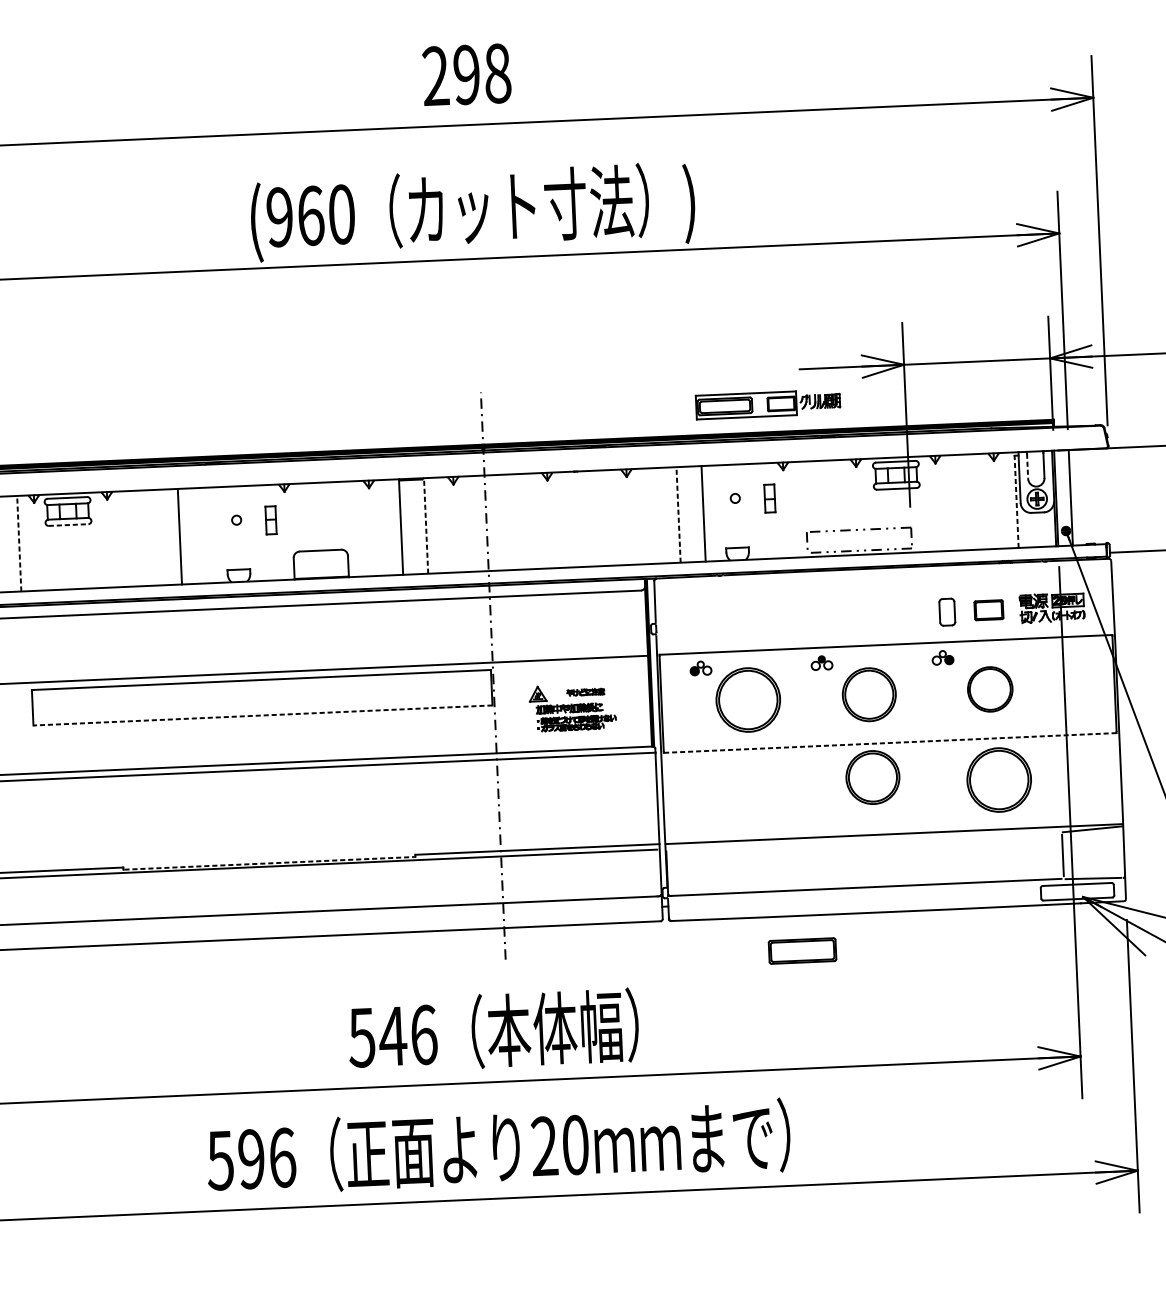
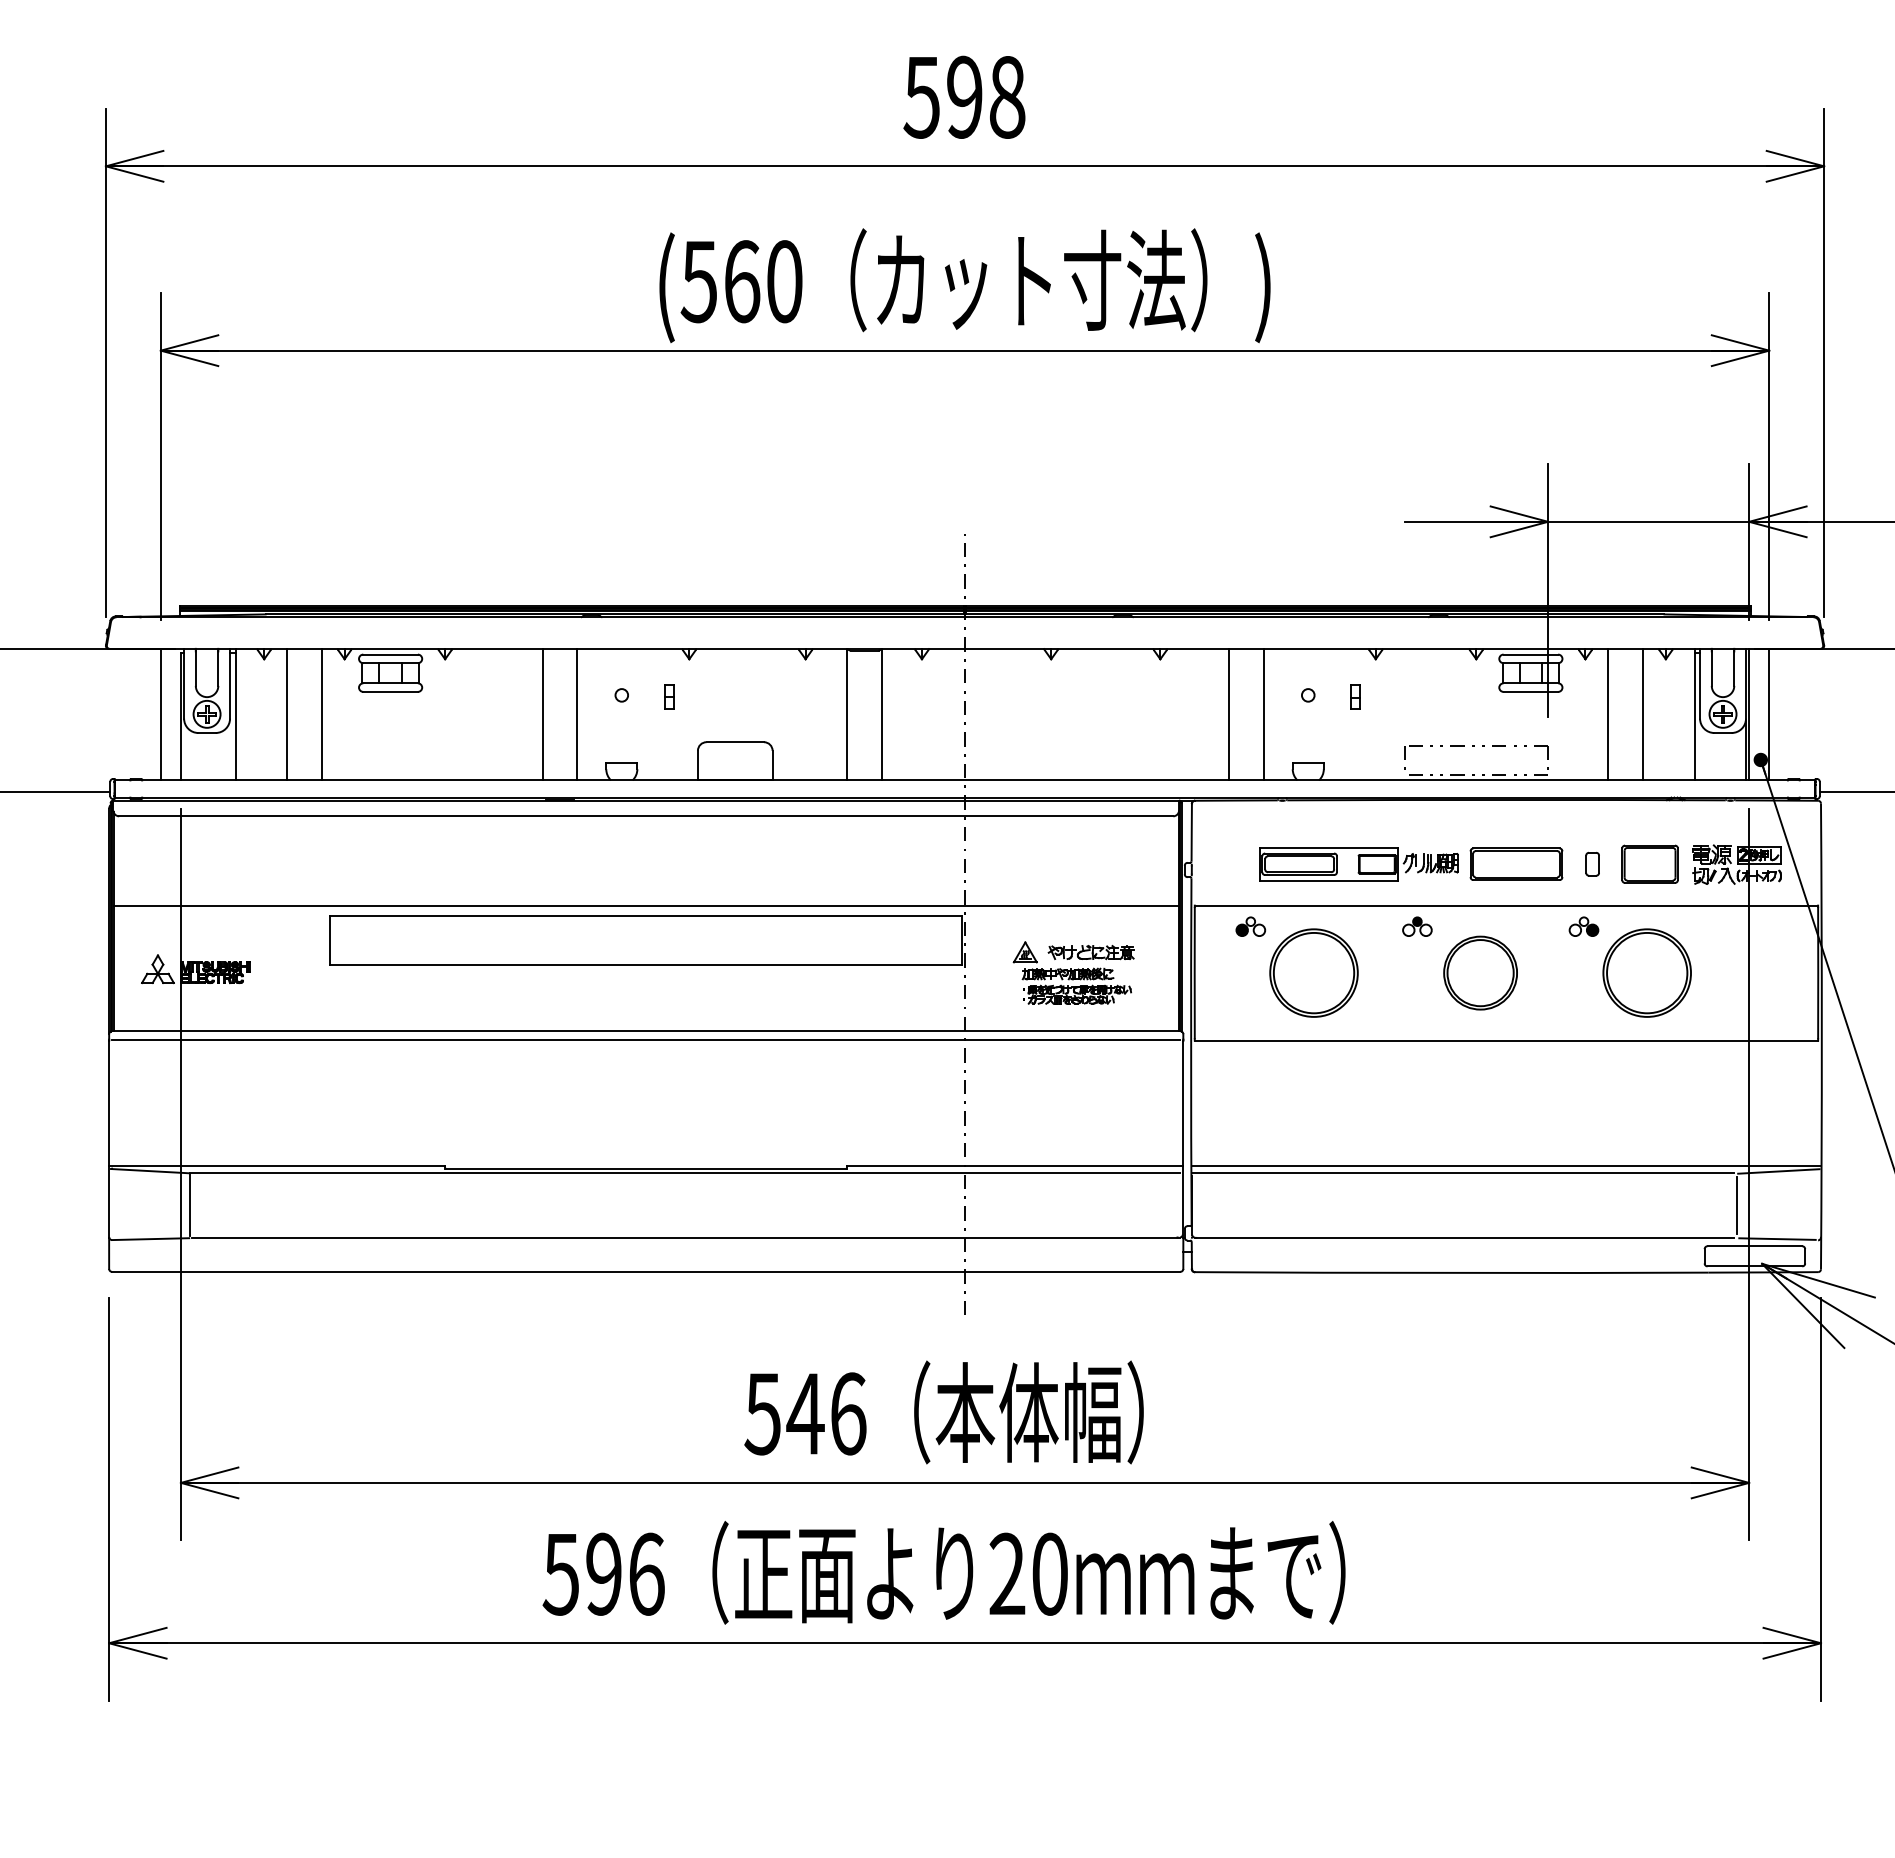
text: (435, 75) -> (921, 96), 298 -> 598
text: (279, 217) -> (698, 281), (960 -> (560
part: (767, 404) -> (1358, 864), moved
line: (1027, 466) -> (1711, 669), dashed -> solid
part: (769, 497) -> (1355, 696), size x0.62
line: (1016, 500) -> (1694, 714), dashed -> solid
line: (978, 501) -> (1642, 714), added
line: (954, 502) -> (1608, 714), added
line: (678, 514) -> (1229, 714), dashed -> solid
part: (271, 519) -> (669, 696), size x0.62
line: (69, 524) -> (391, 691), dashed -> solid
line: (425, 525) -> (881, 714), dashed -> solid
line: (205, 535) -> (577, 714), added
line: (19, 543) -> (321, 714), dashed -> solid
part: (988, 609) -> (1649, 863), size x1.43
part: (947, 611) -> (1592, 863), size x0.62
part: (989, 689) -> (1646, 972), size x1.43
part: (585, 692) -> (1090, 952), size x1.67
line: (263, 715) -> (646, 965), dashed -> solid
line: (890, 742) -> (1506, 1040), dashed -> solid
part: (872, 777) -> (1480, 1086), removed
part: (998, 779) -> (1653, 1097), removed
line: (862, 840) -> (1462, 1173), added
line: (269, 863) -> (646, 1168), dashed -> solid
part: (802, 950) -> (1516, 863), moved

